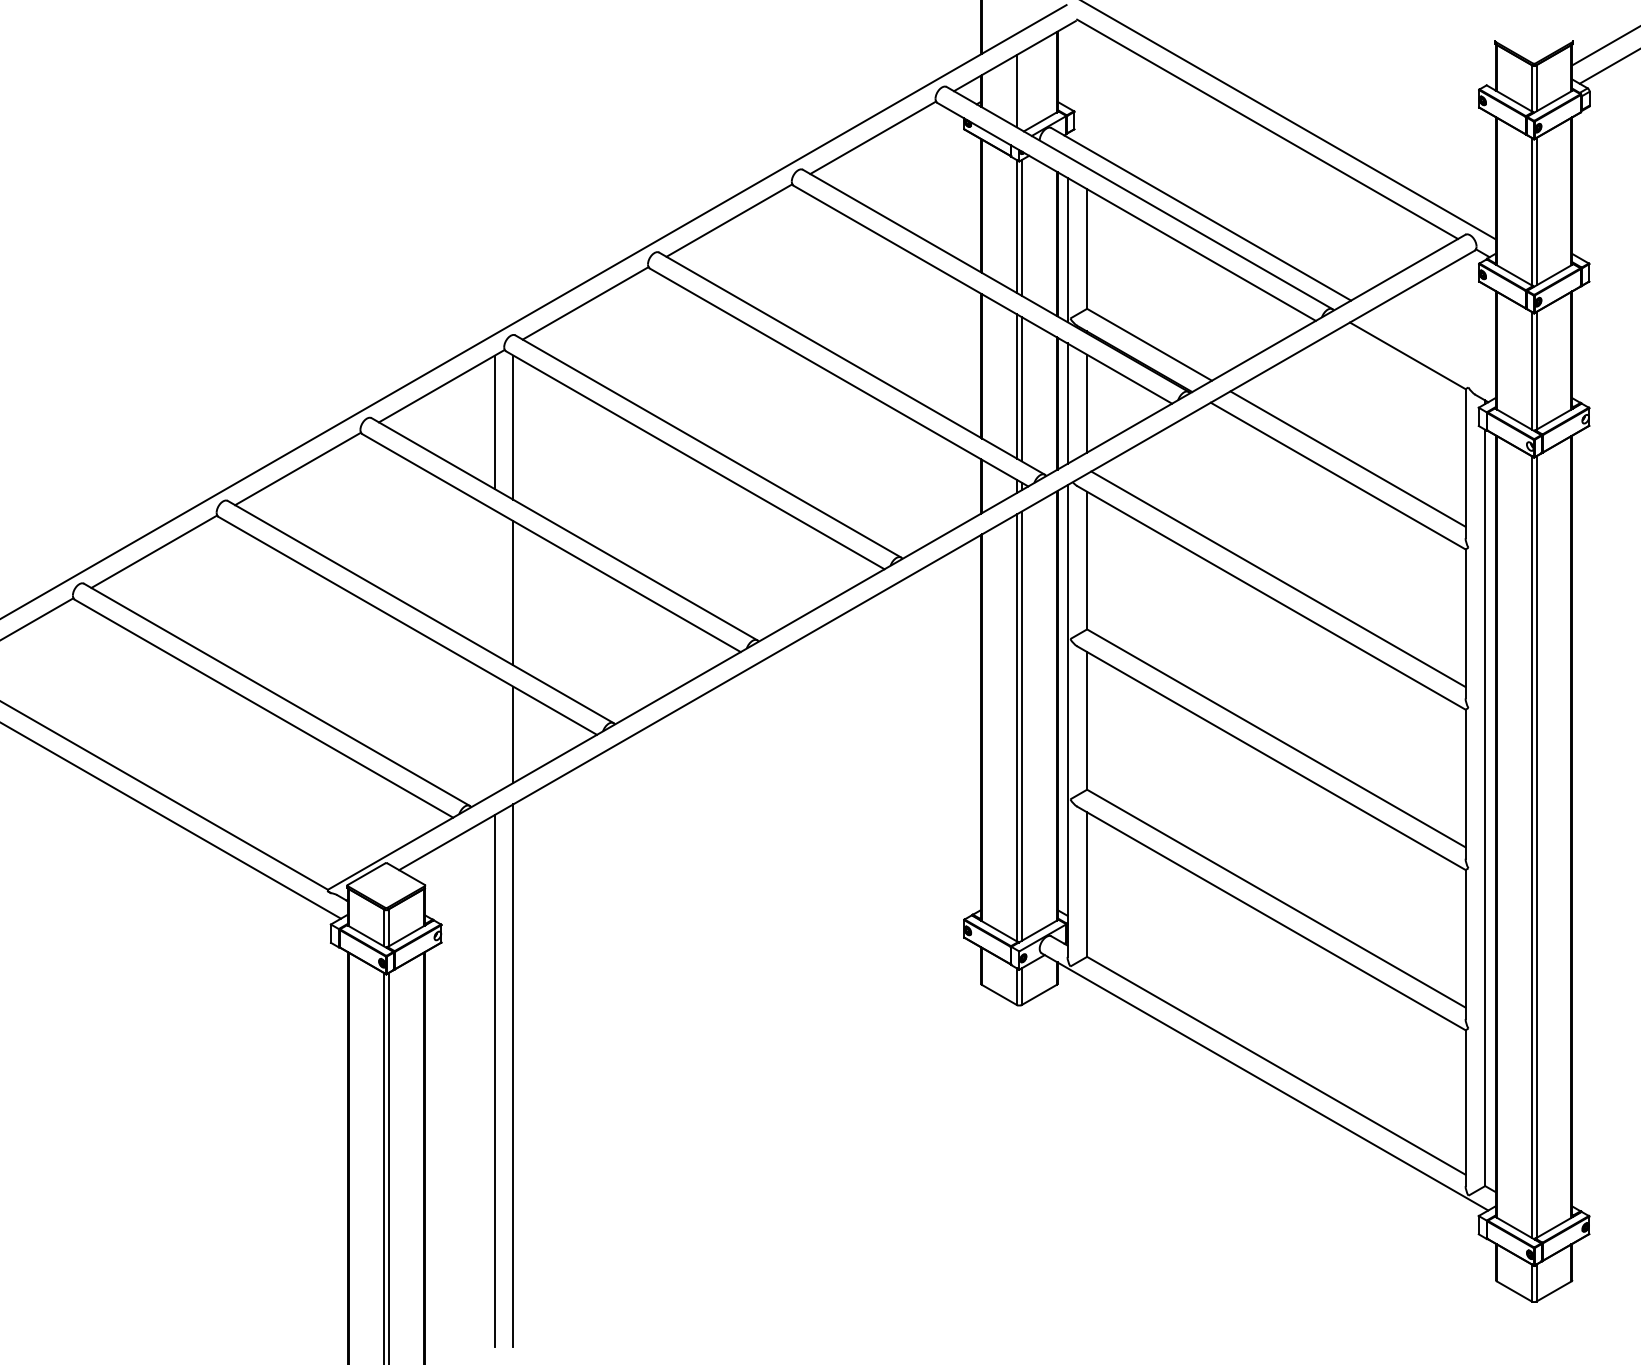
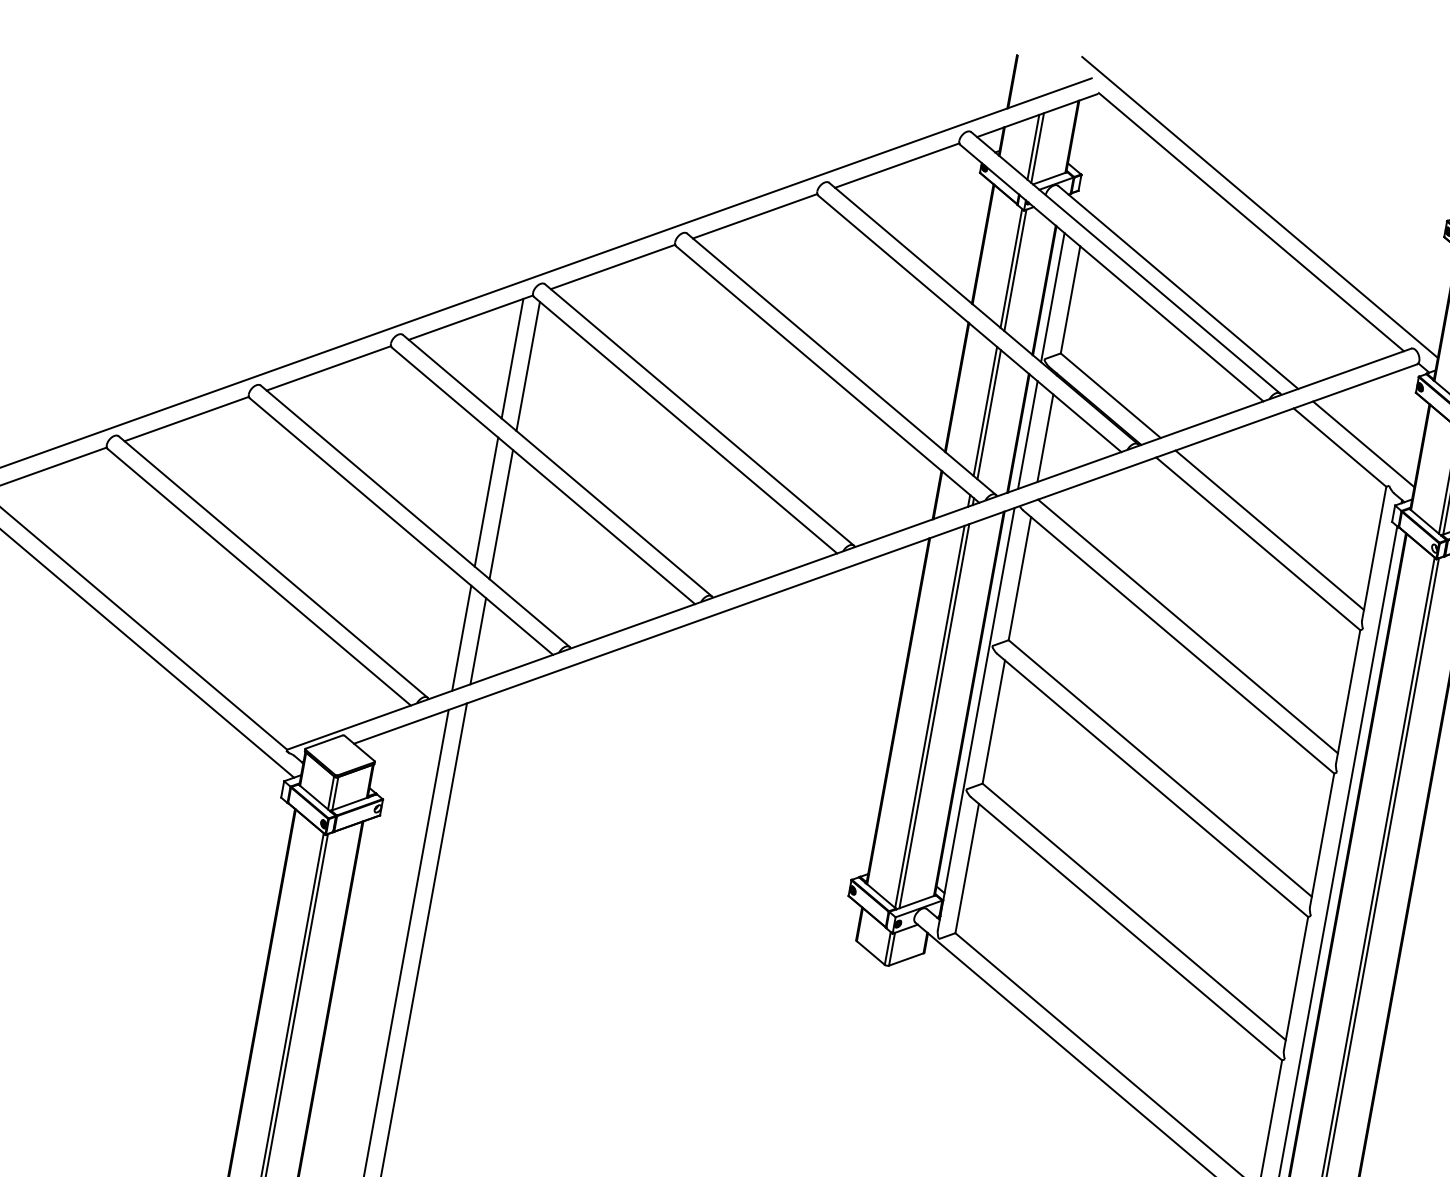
line: (1021, 91) -> (1037, 148), added
line: (1432, 347) -> (1363, 444), added
line: (494, 582) -> (486, 501), added
line: (494, 734) -> (461, 637), added

